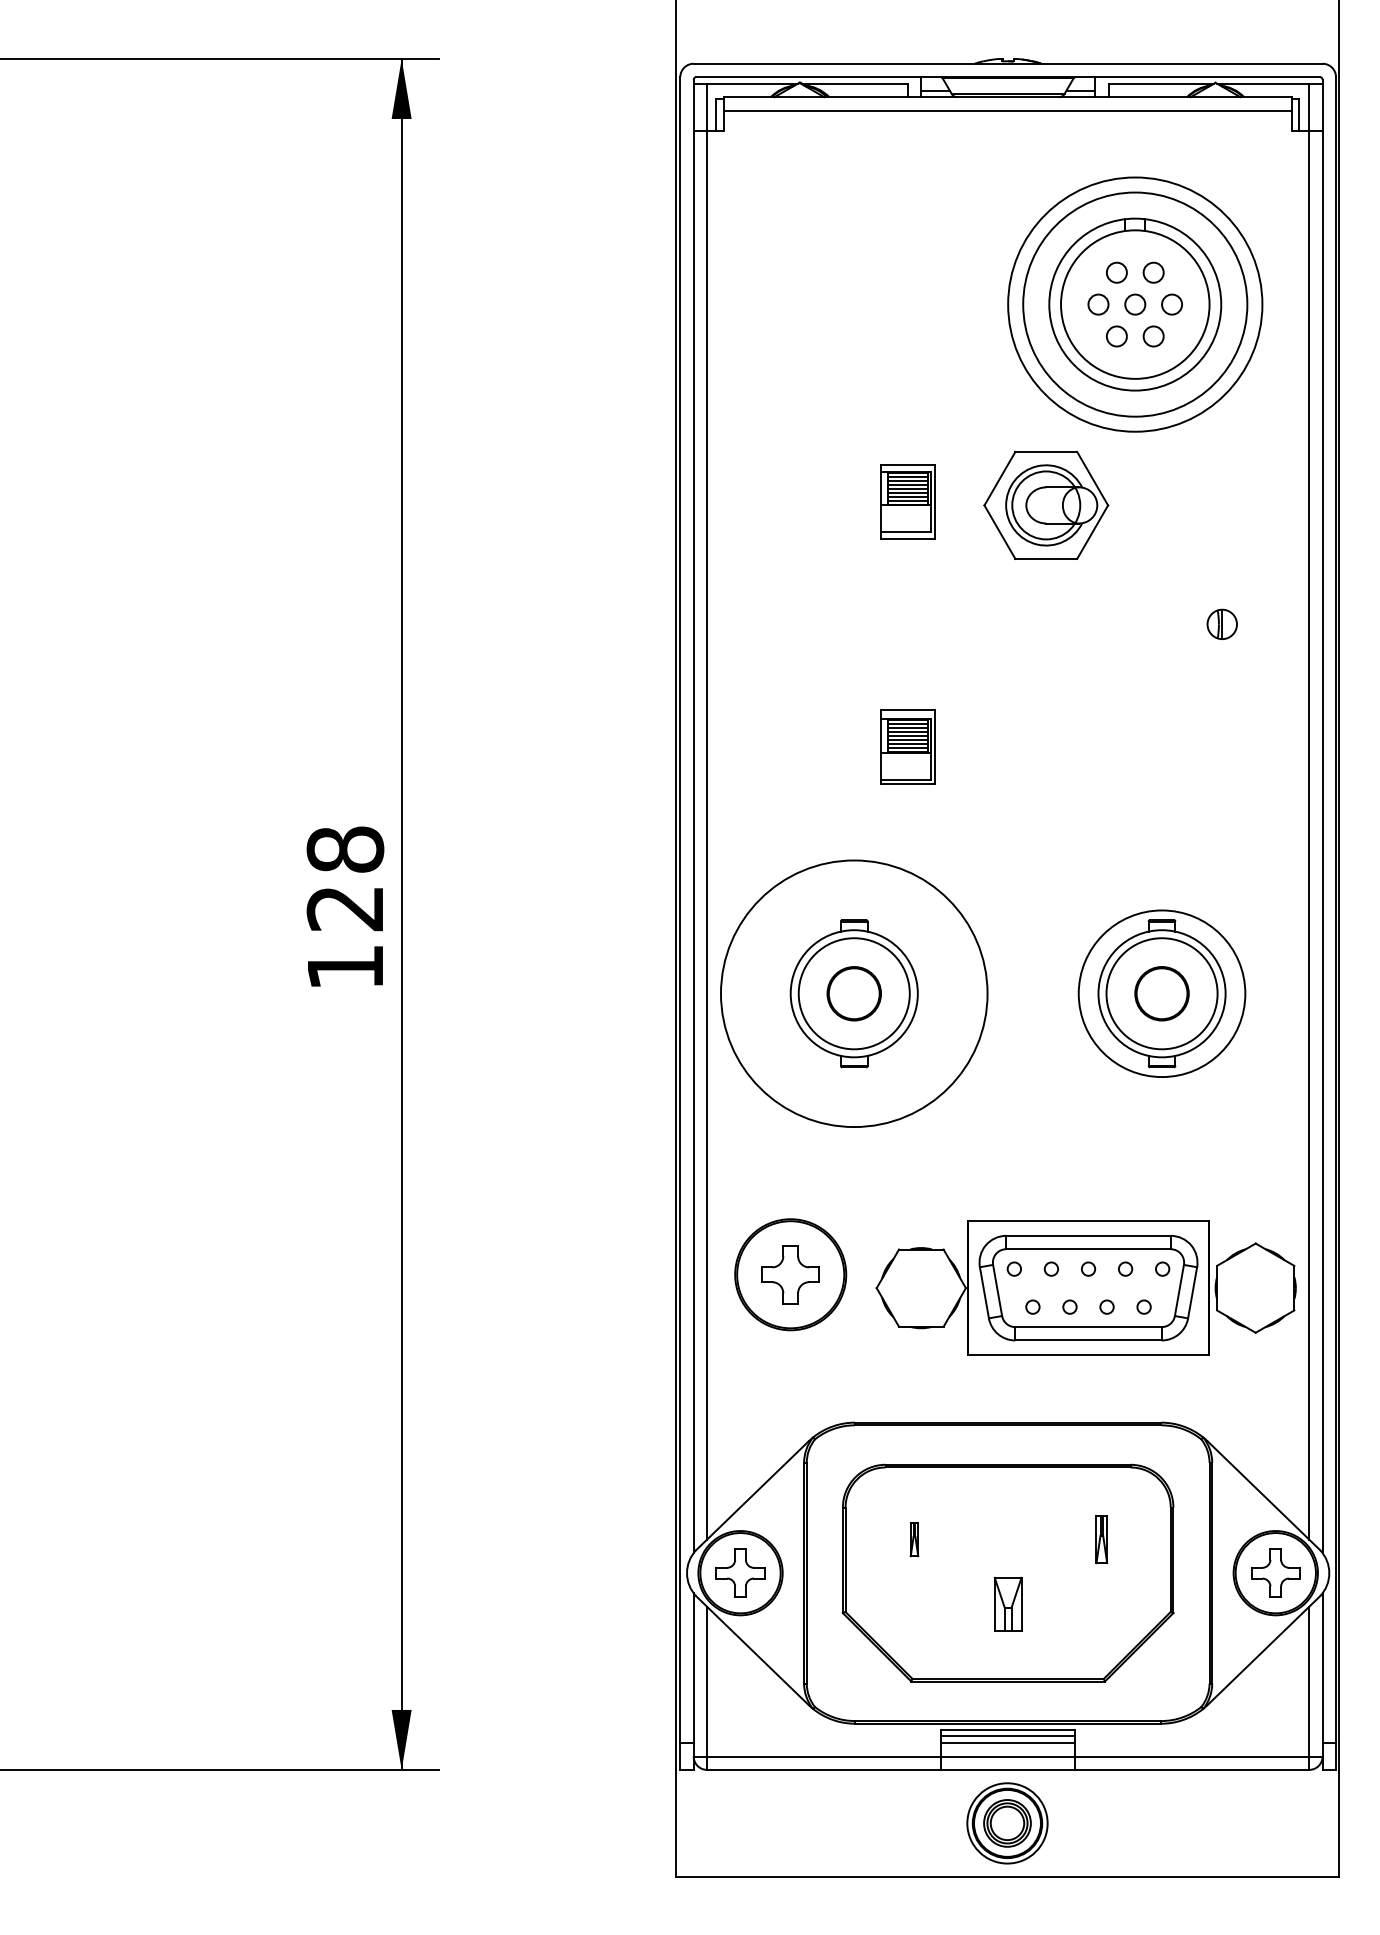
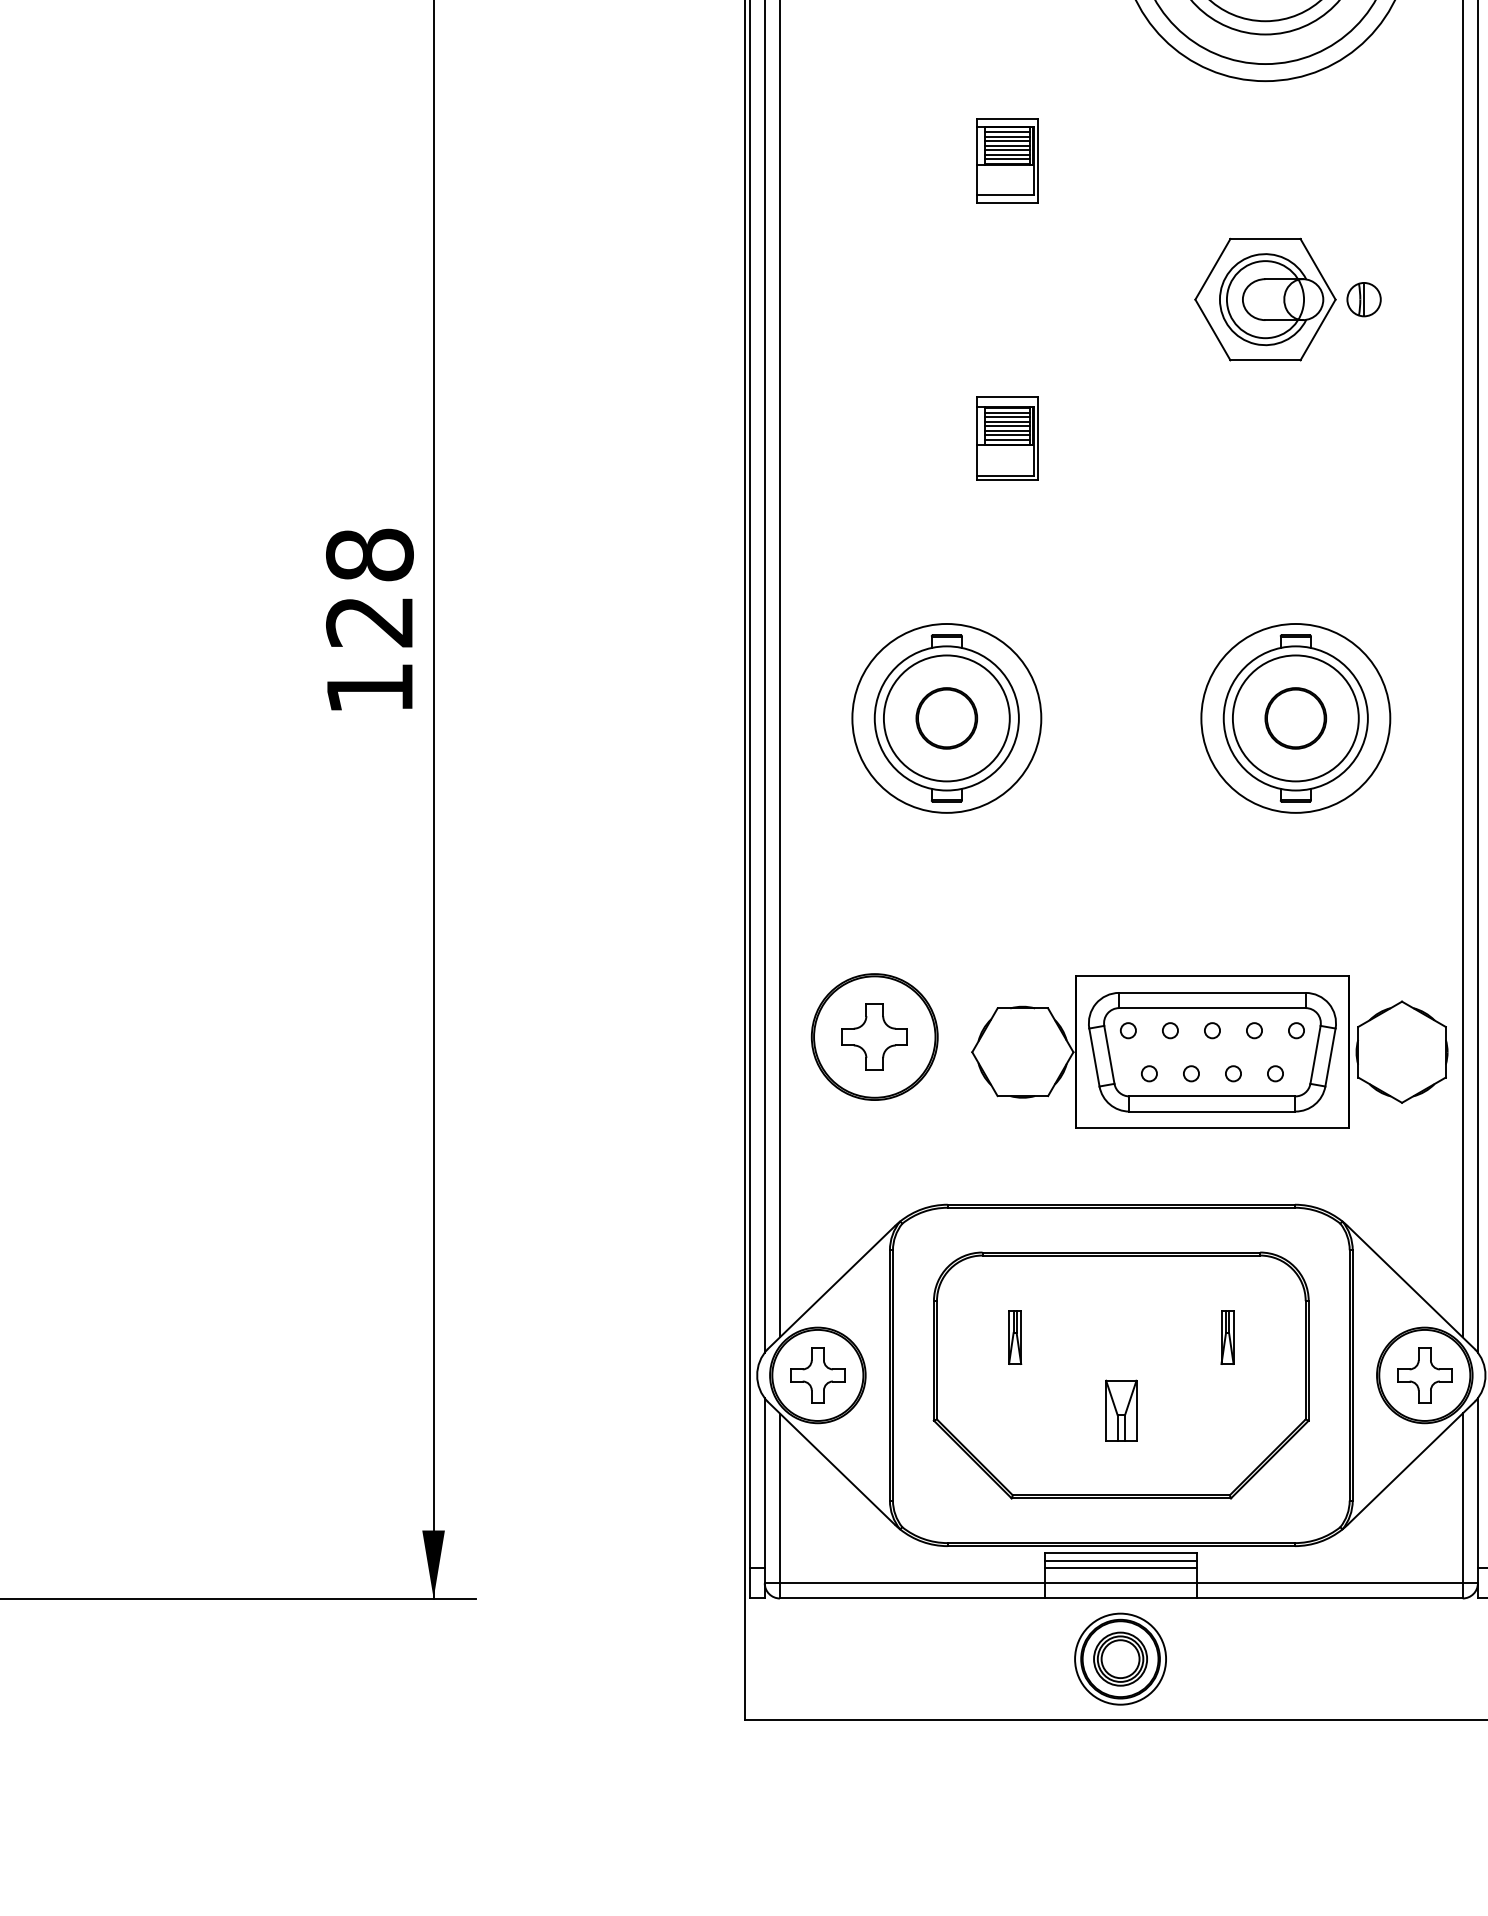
part: (1046, 504) -> (1265, 298), moved
circle: (853, 993) -> (945, 718), size x0.62
part: (914, 1539) -> (1015, 1337), size x1.43

